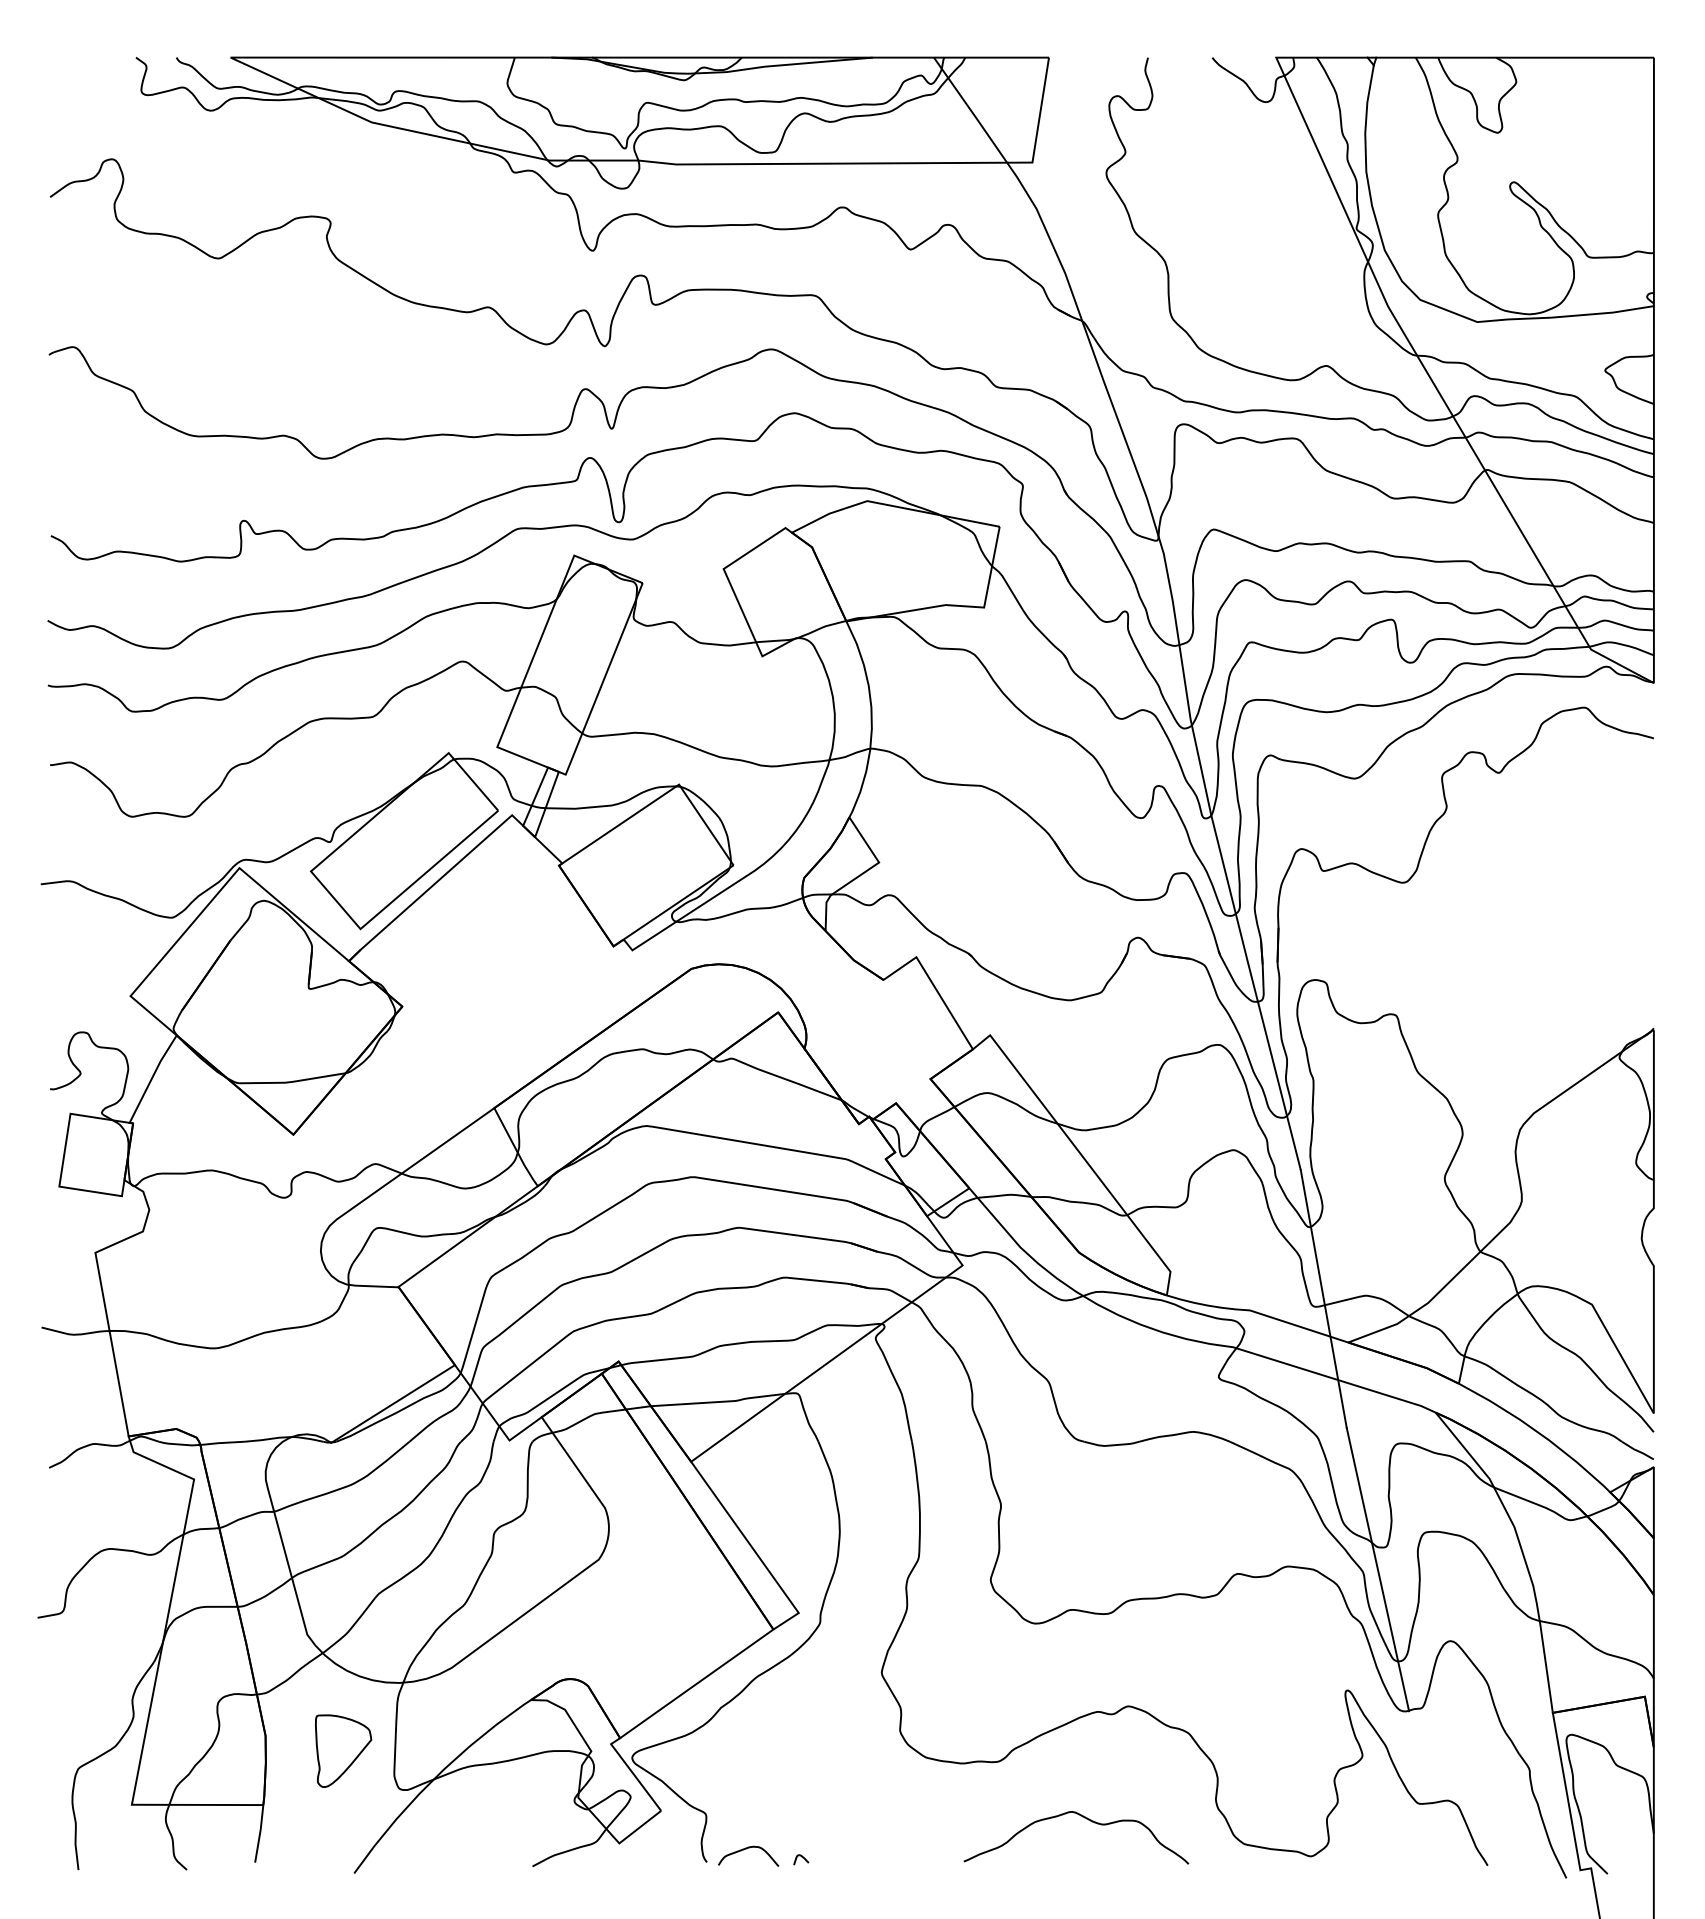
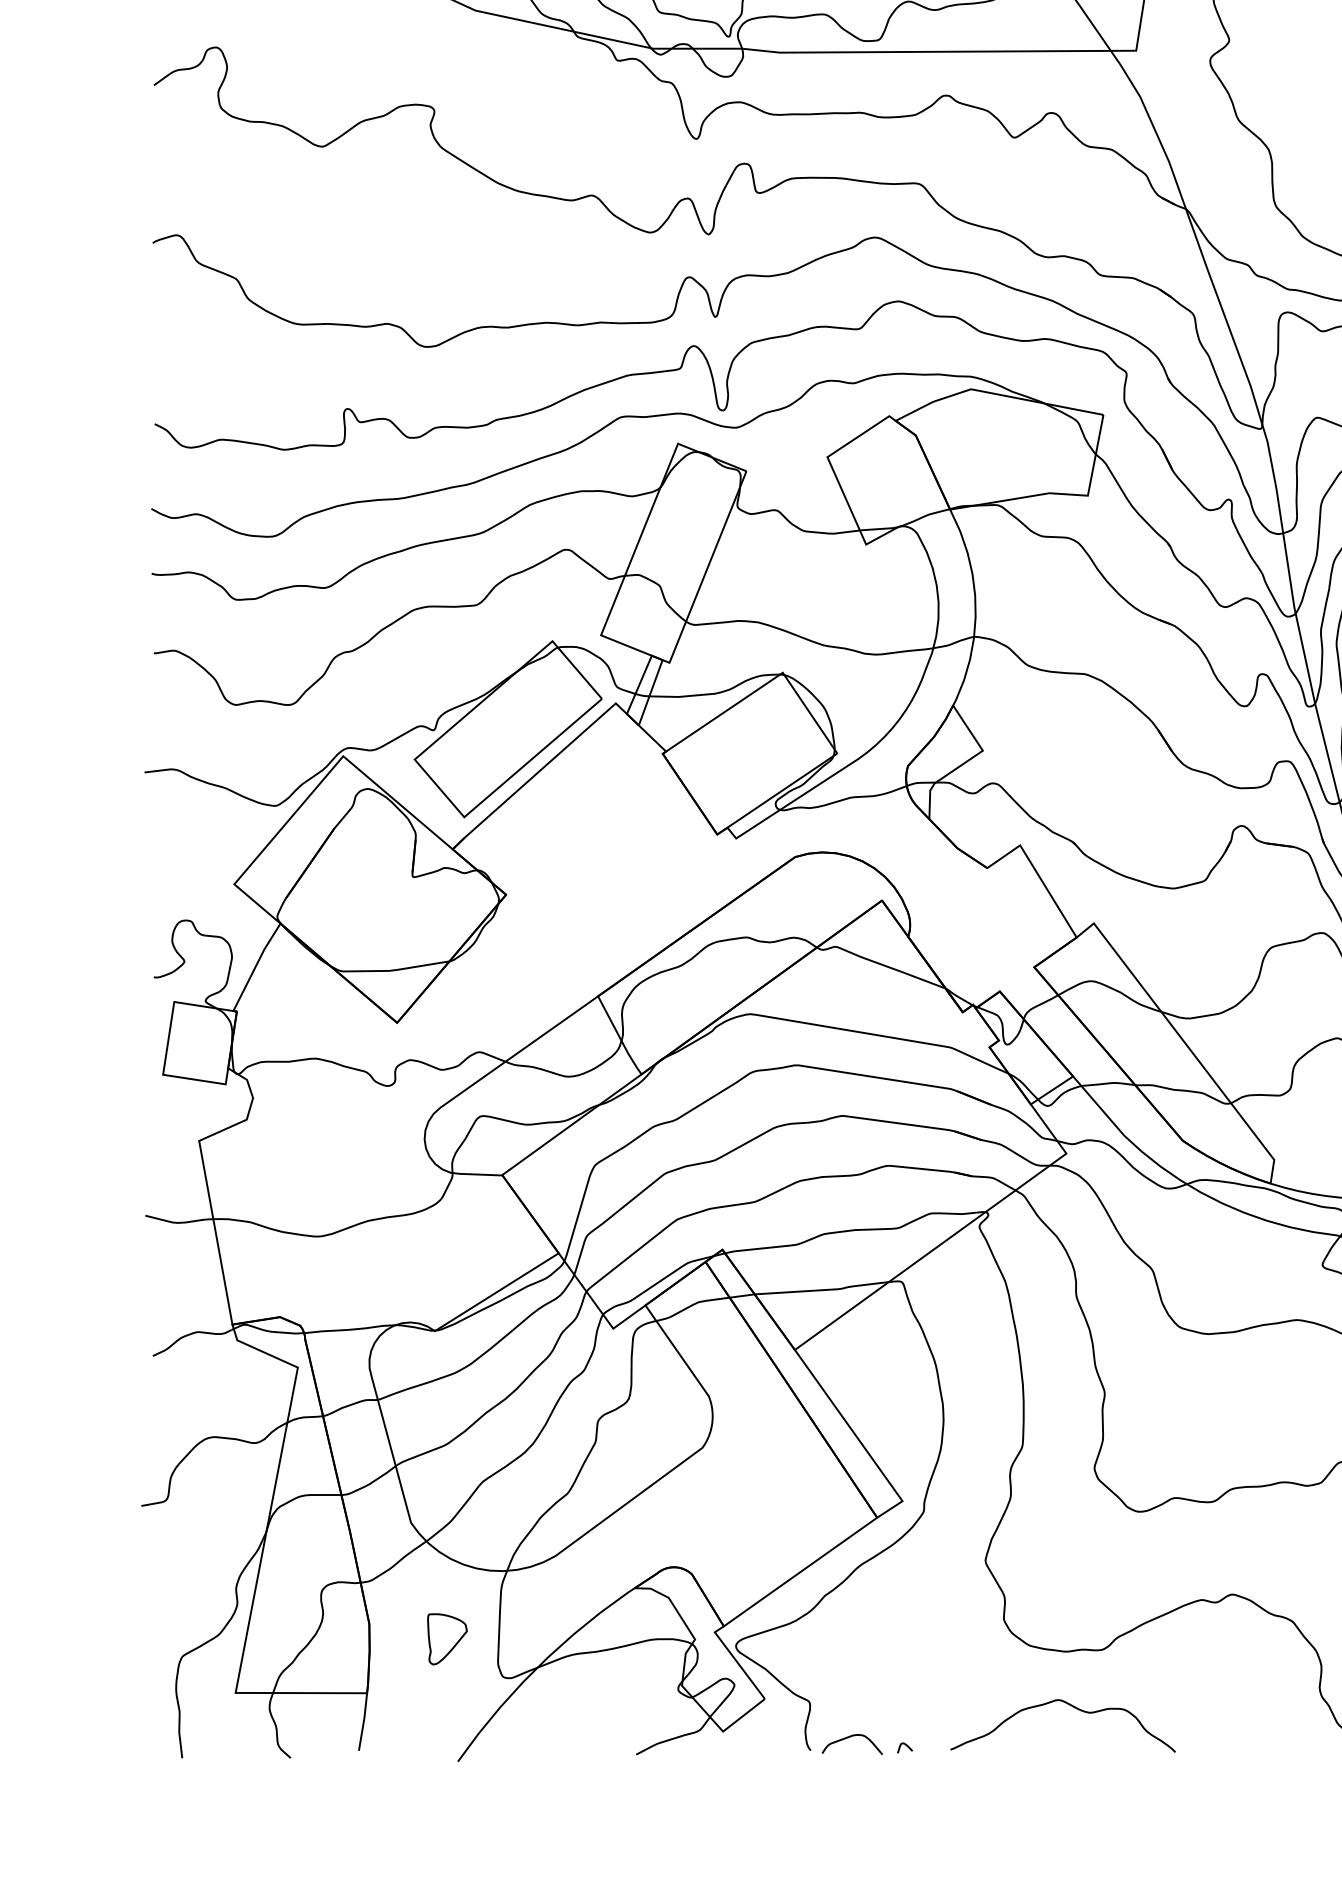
part: (343, 1750) -> (447, 1638), size x0.7
curve: (1086, 1819) -> (1073, 1707), moved

